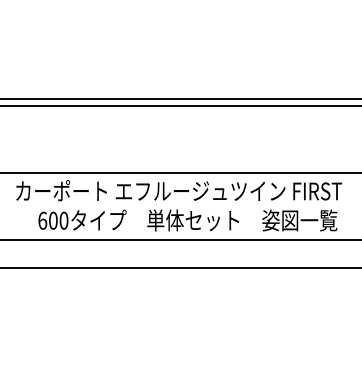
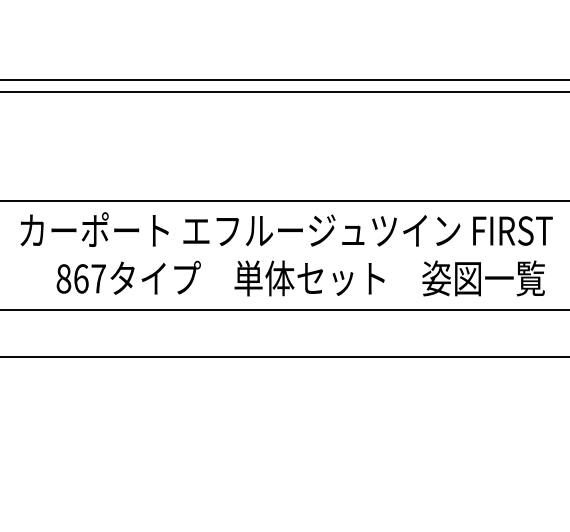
text: (53, 220) -> (81, 278), 600 -> 867

